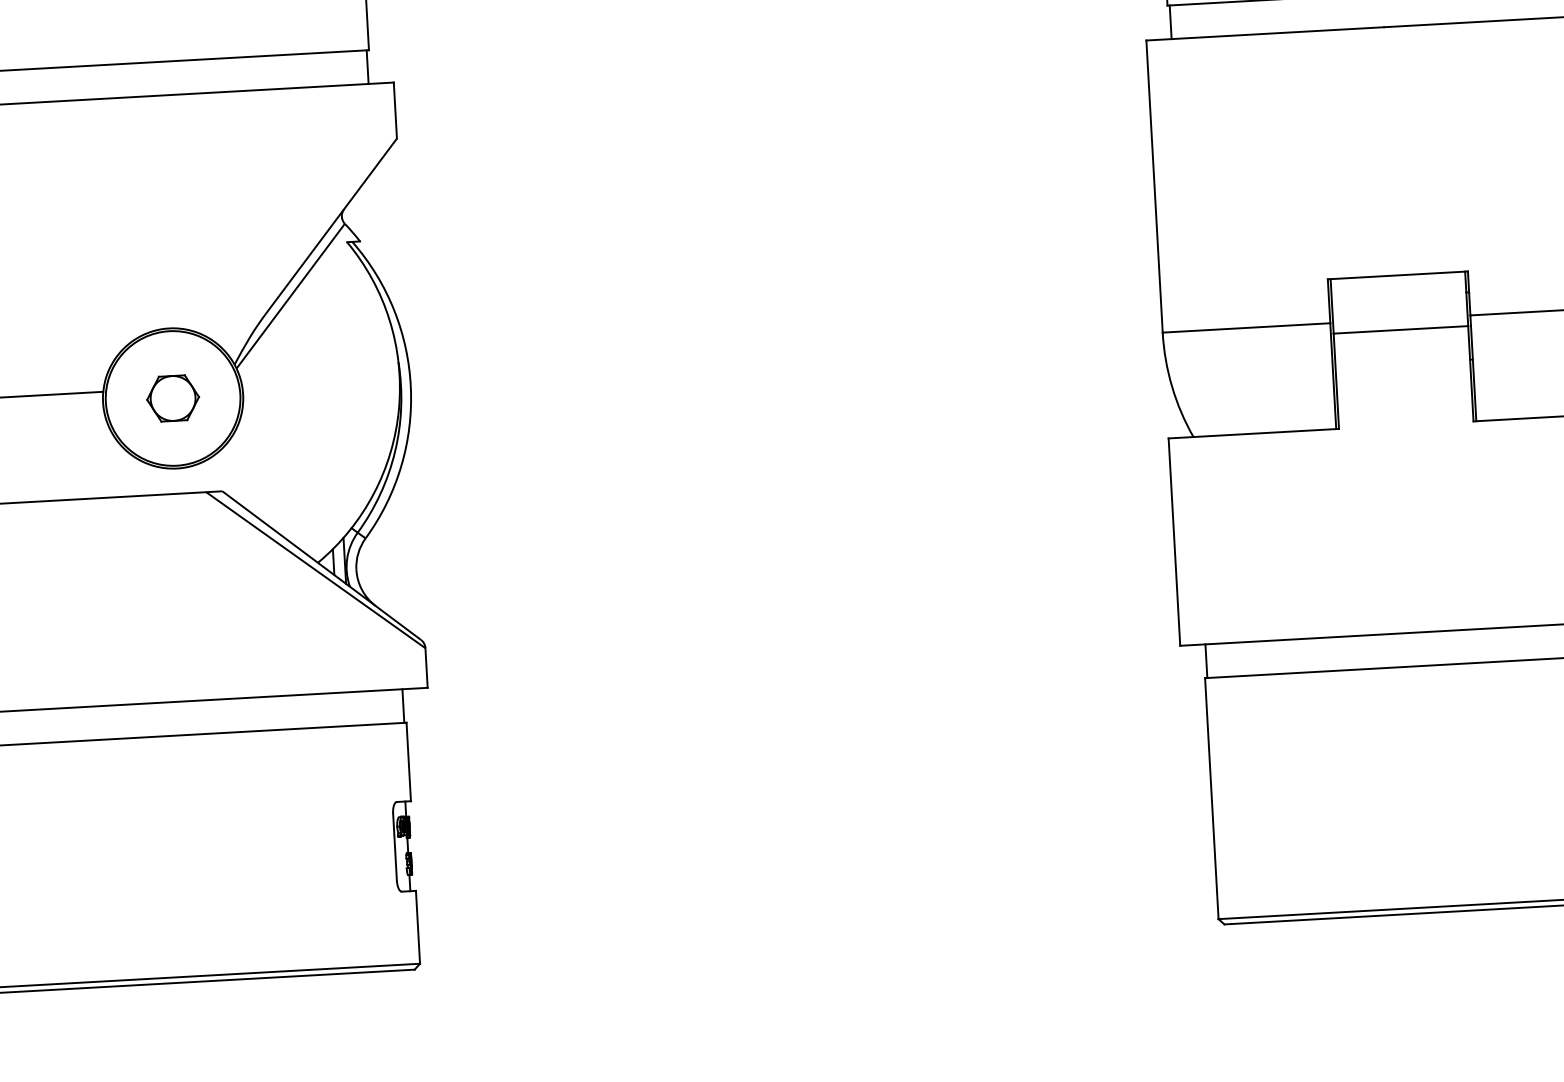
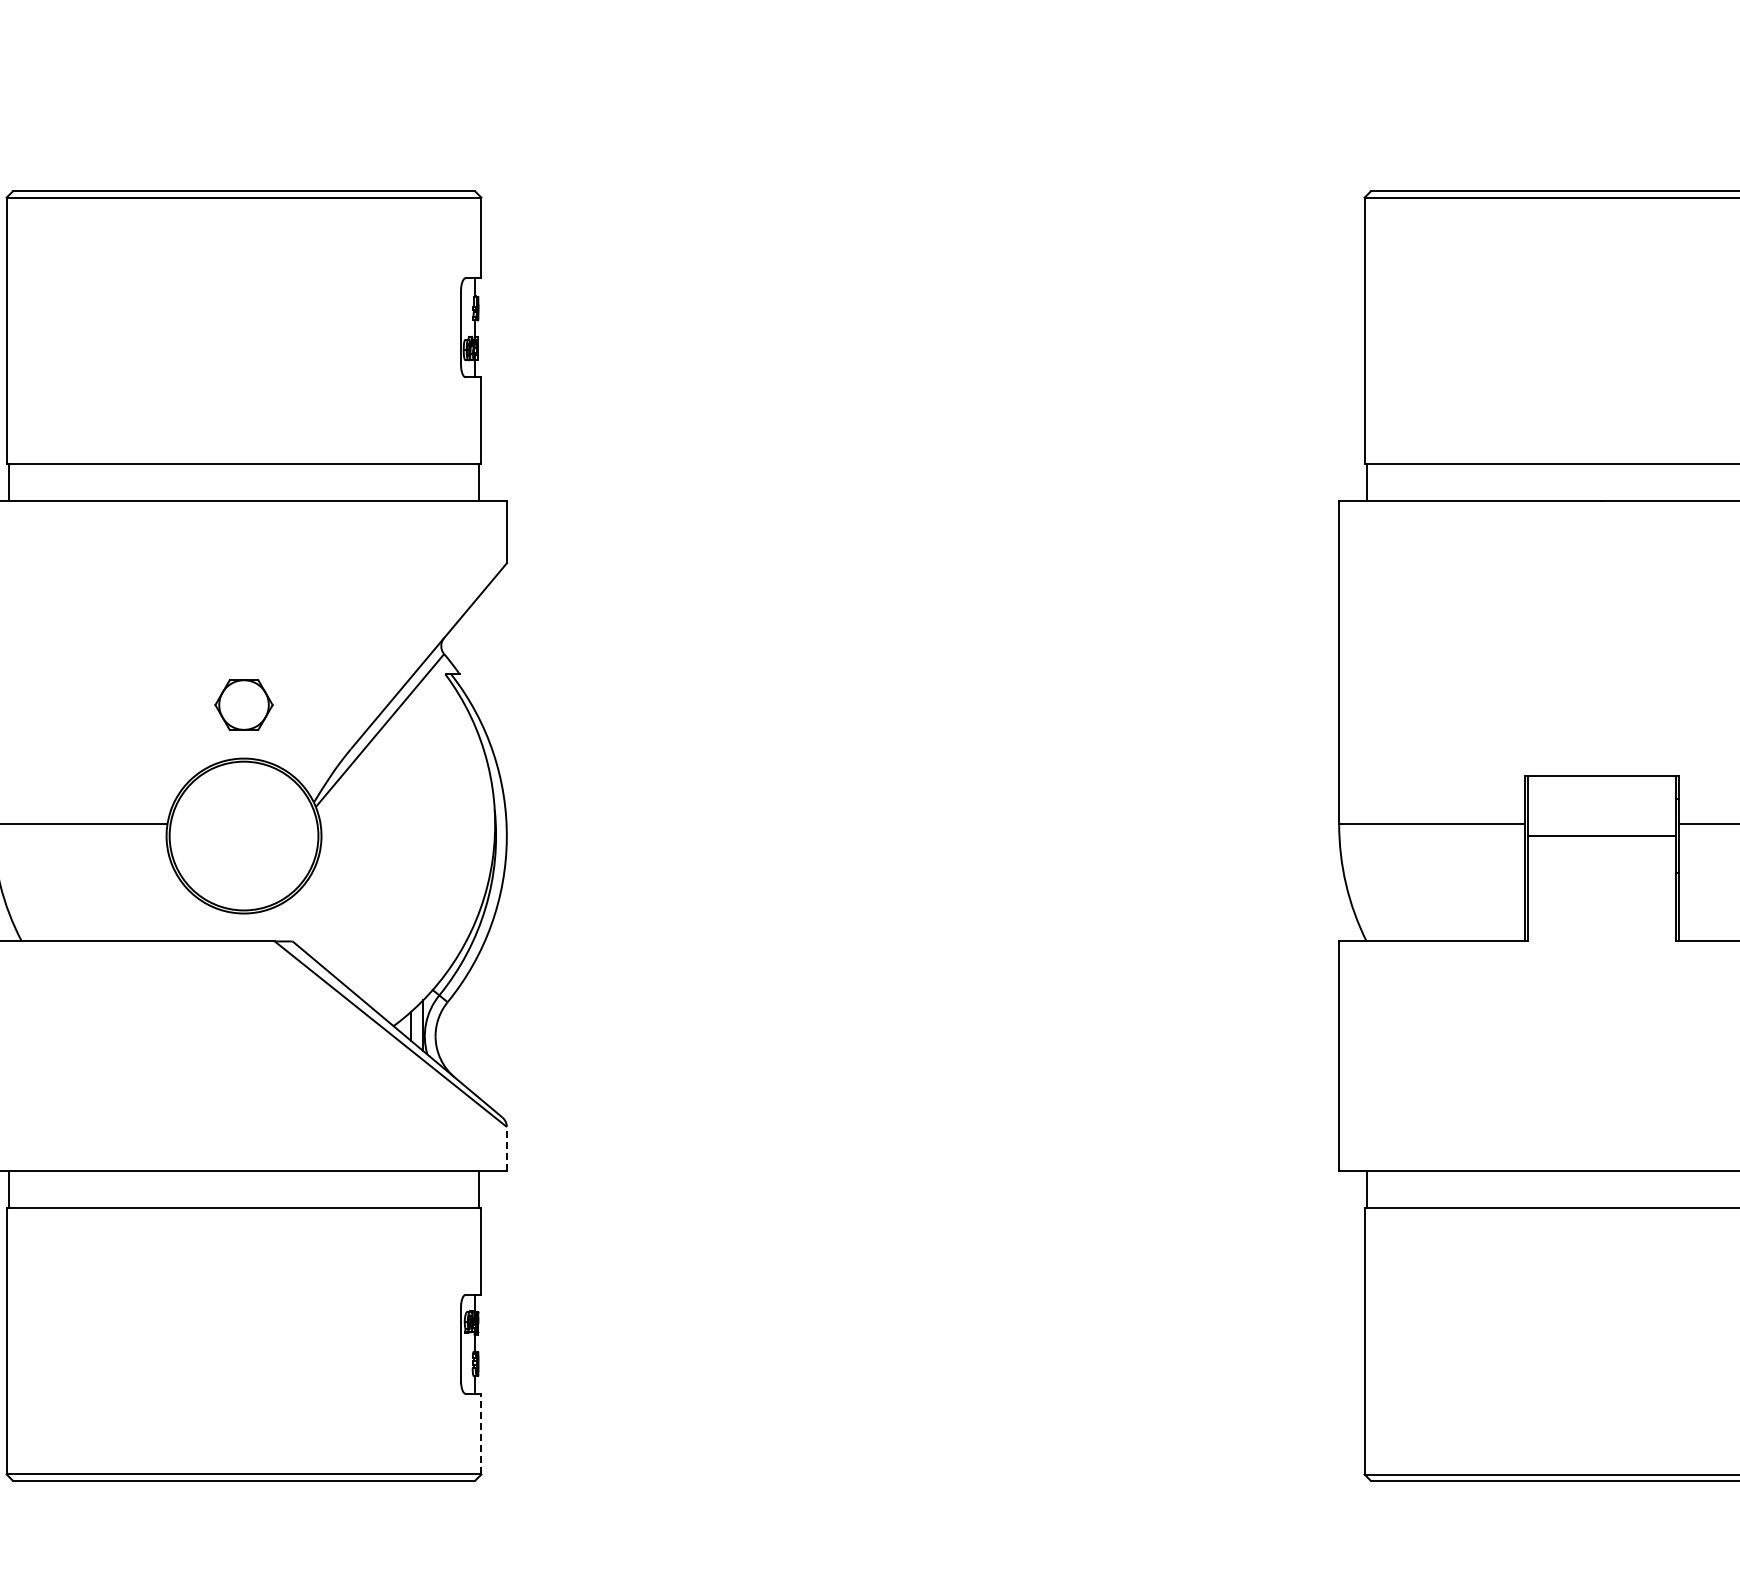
part: (172, 398) -> (243, 704), moved
line: (426, 667) -> (506, 1148), solid -> dashed
line: (418, 926) -> (481, 1433), solid -> dashed

